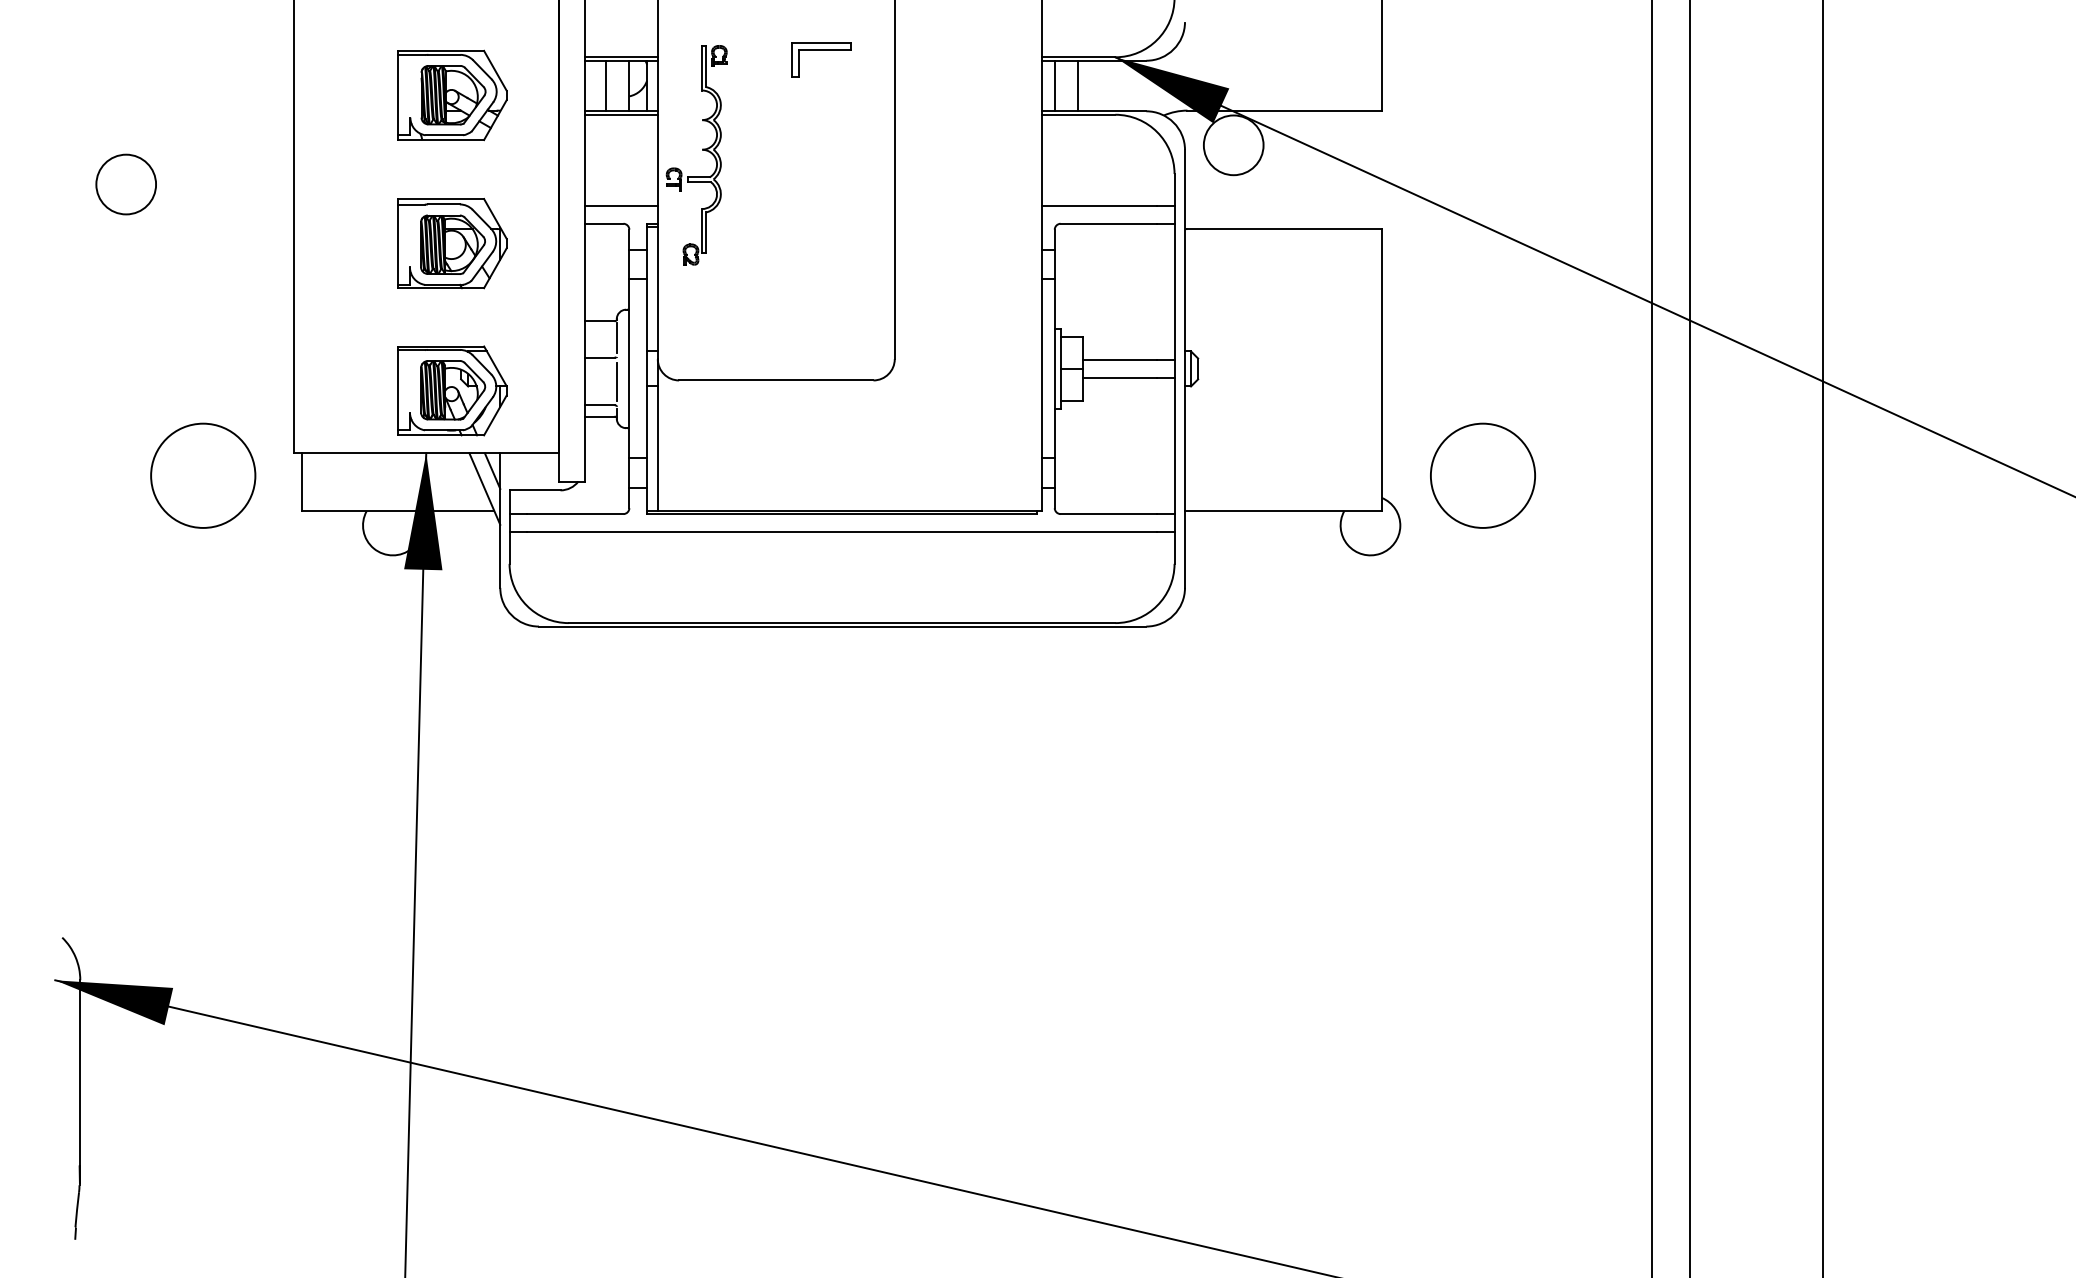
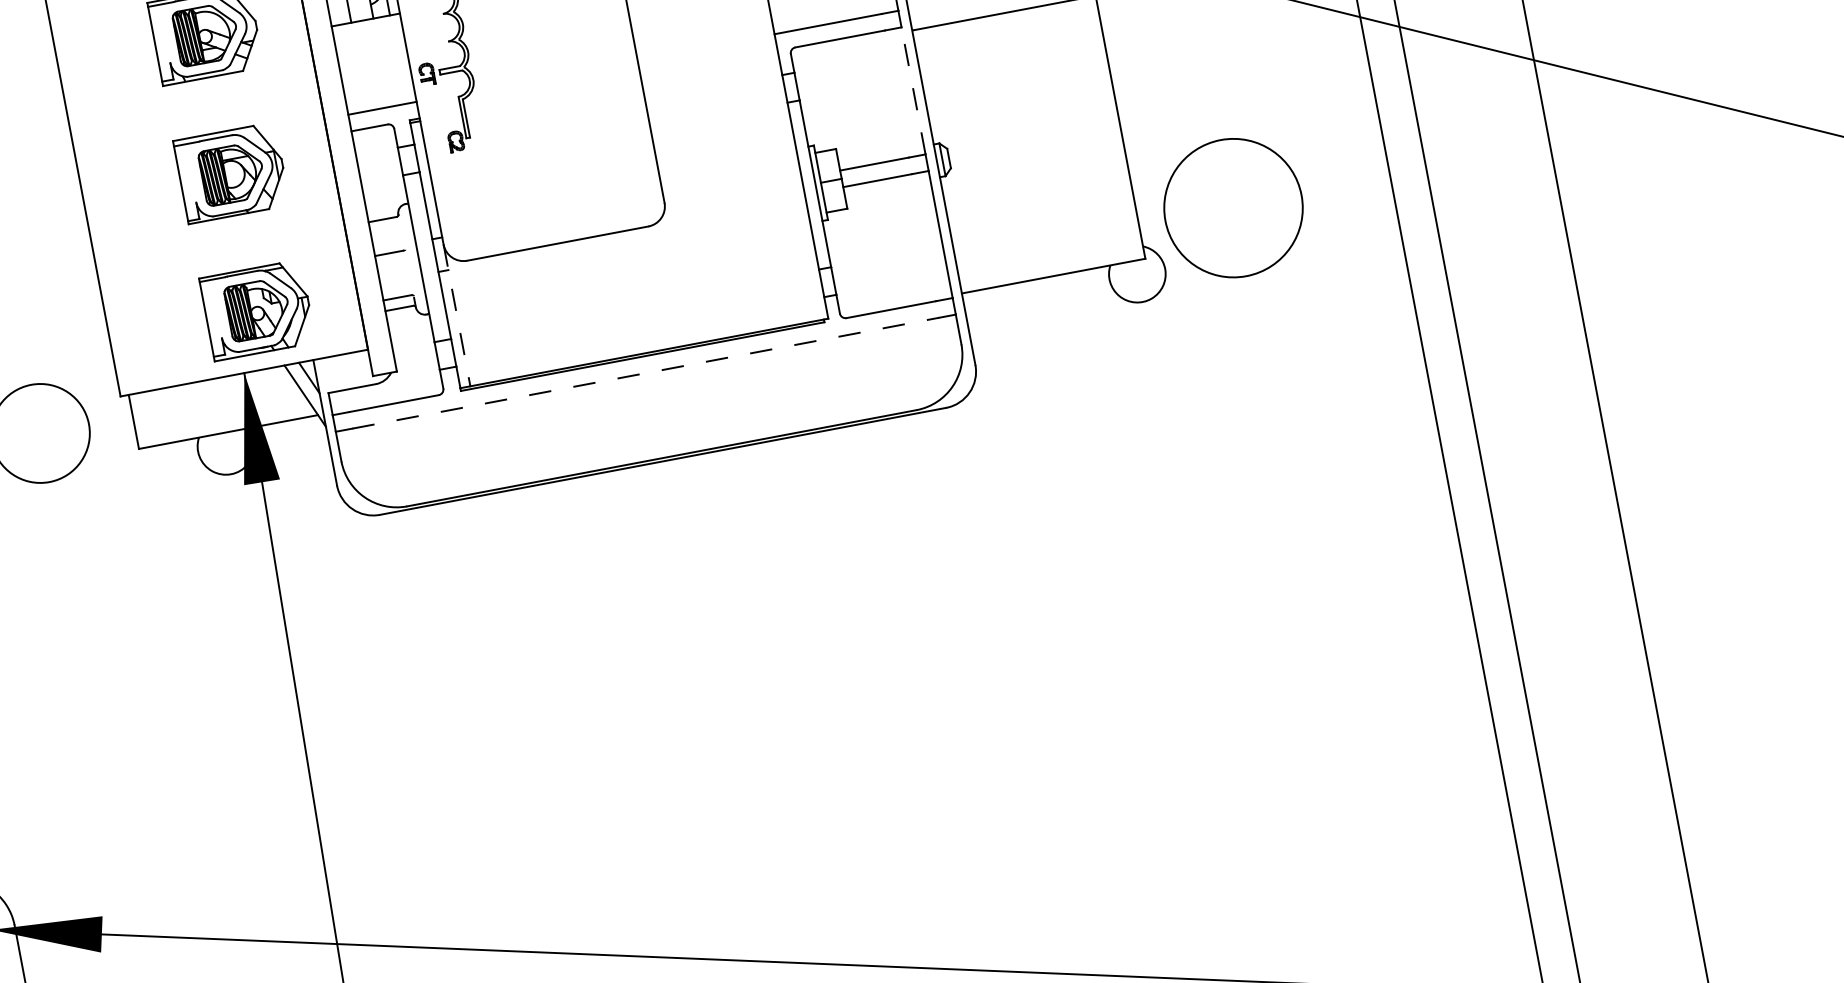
line: (620, 114) -> (365, 23), removed
line: (1174, 291) -> (913, 90), solid -> dashed
line: (616, 337) -> (401, 231), removed
line: (616, 381) -> (409, 272), removed
line: (657, 435) -> (456, 315), solid -> dashed
circle: (1482, 475) -> (1232, 207), size x1.4
line: (842, 531) -> (646, 372), solid -> dashed

